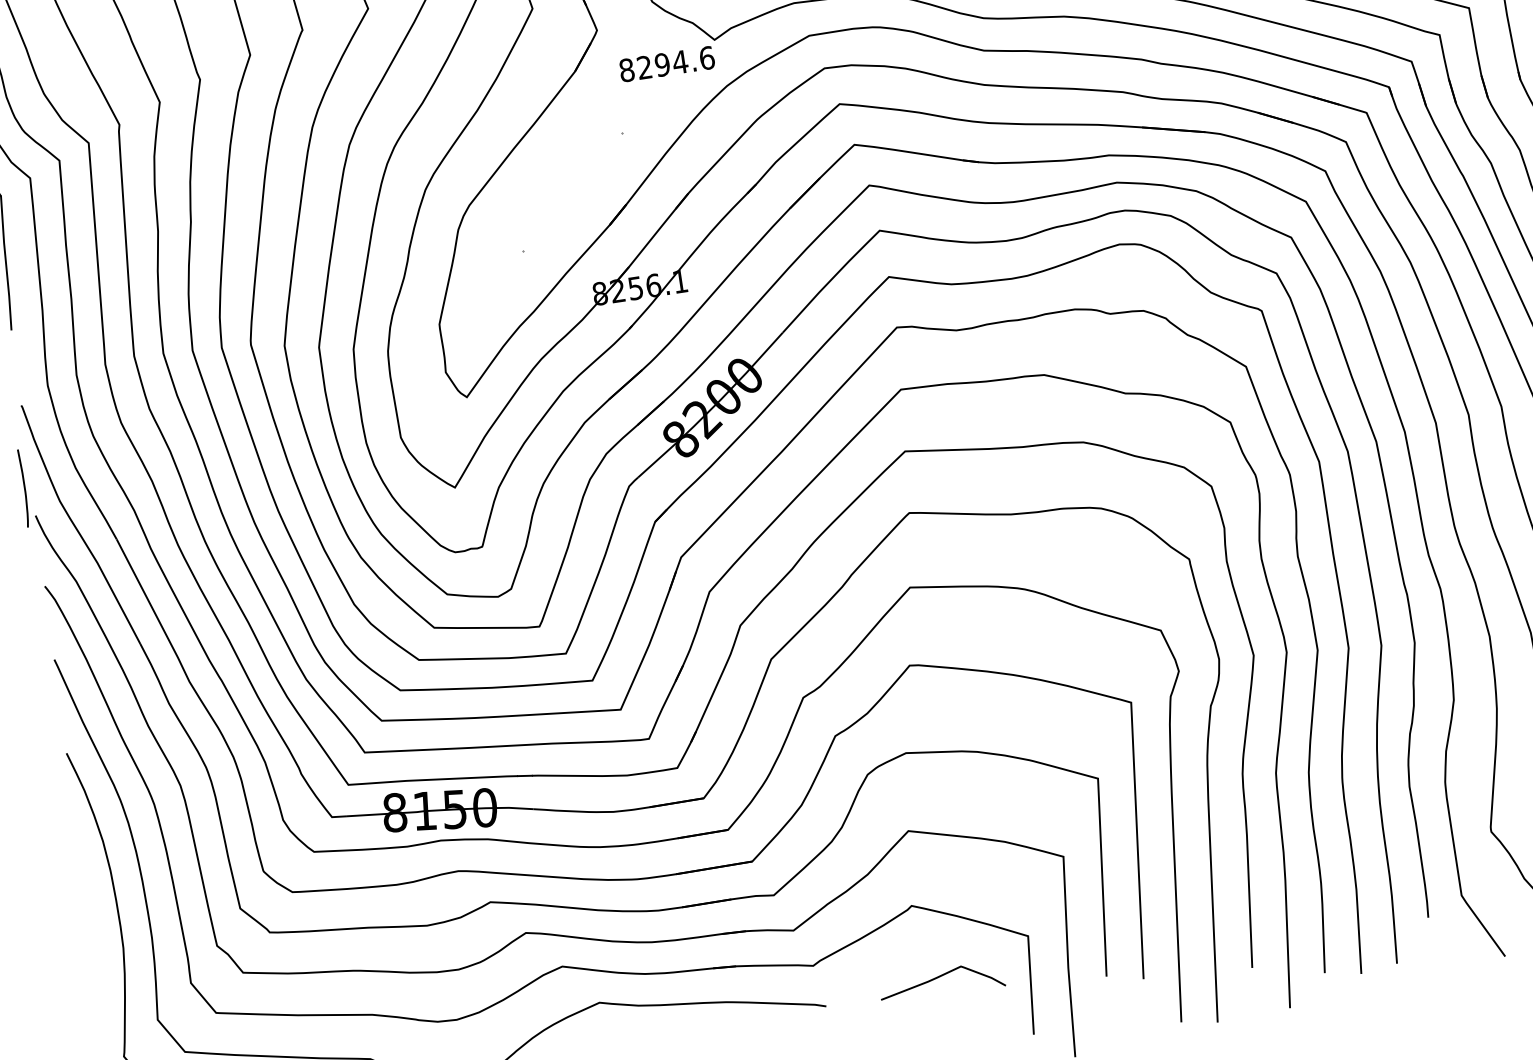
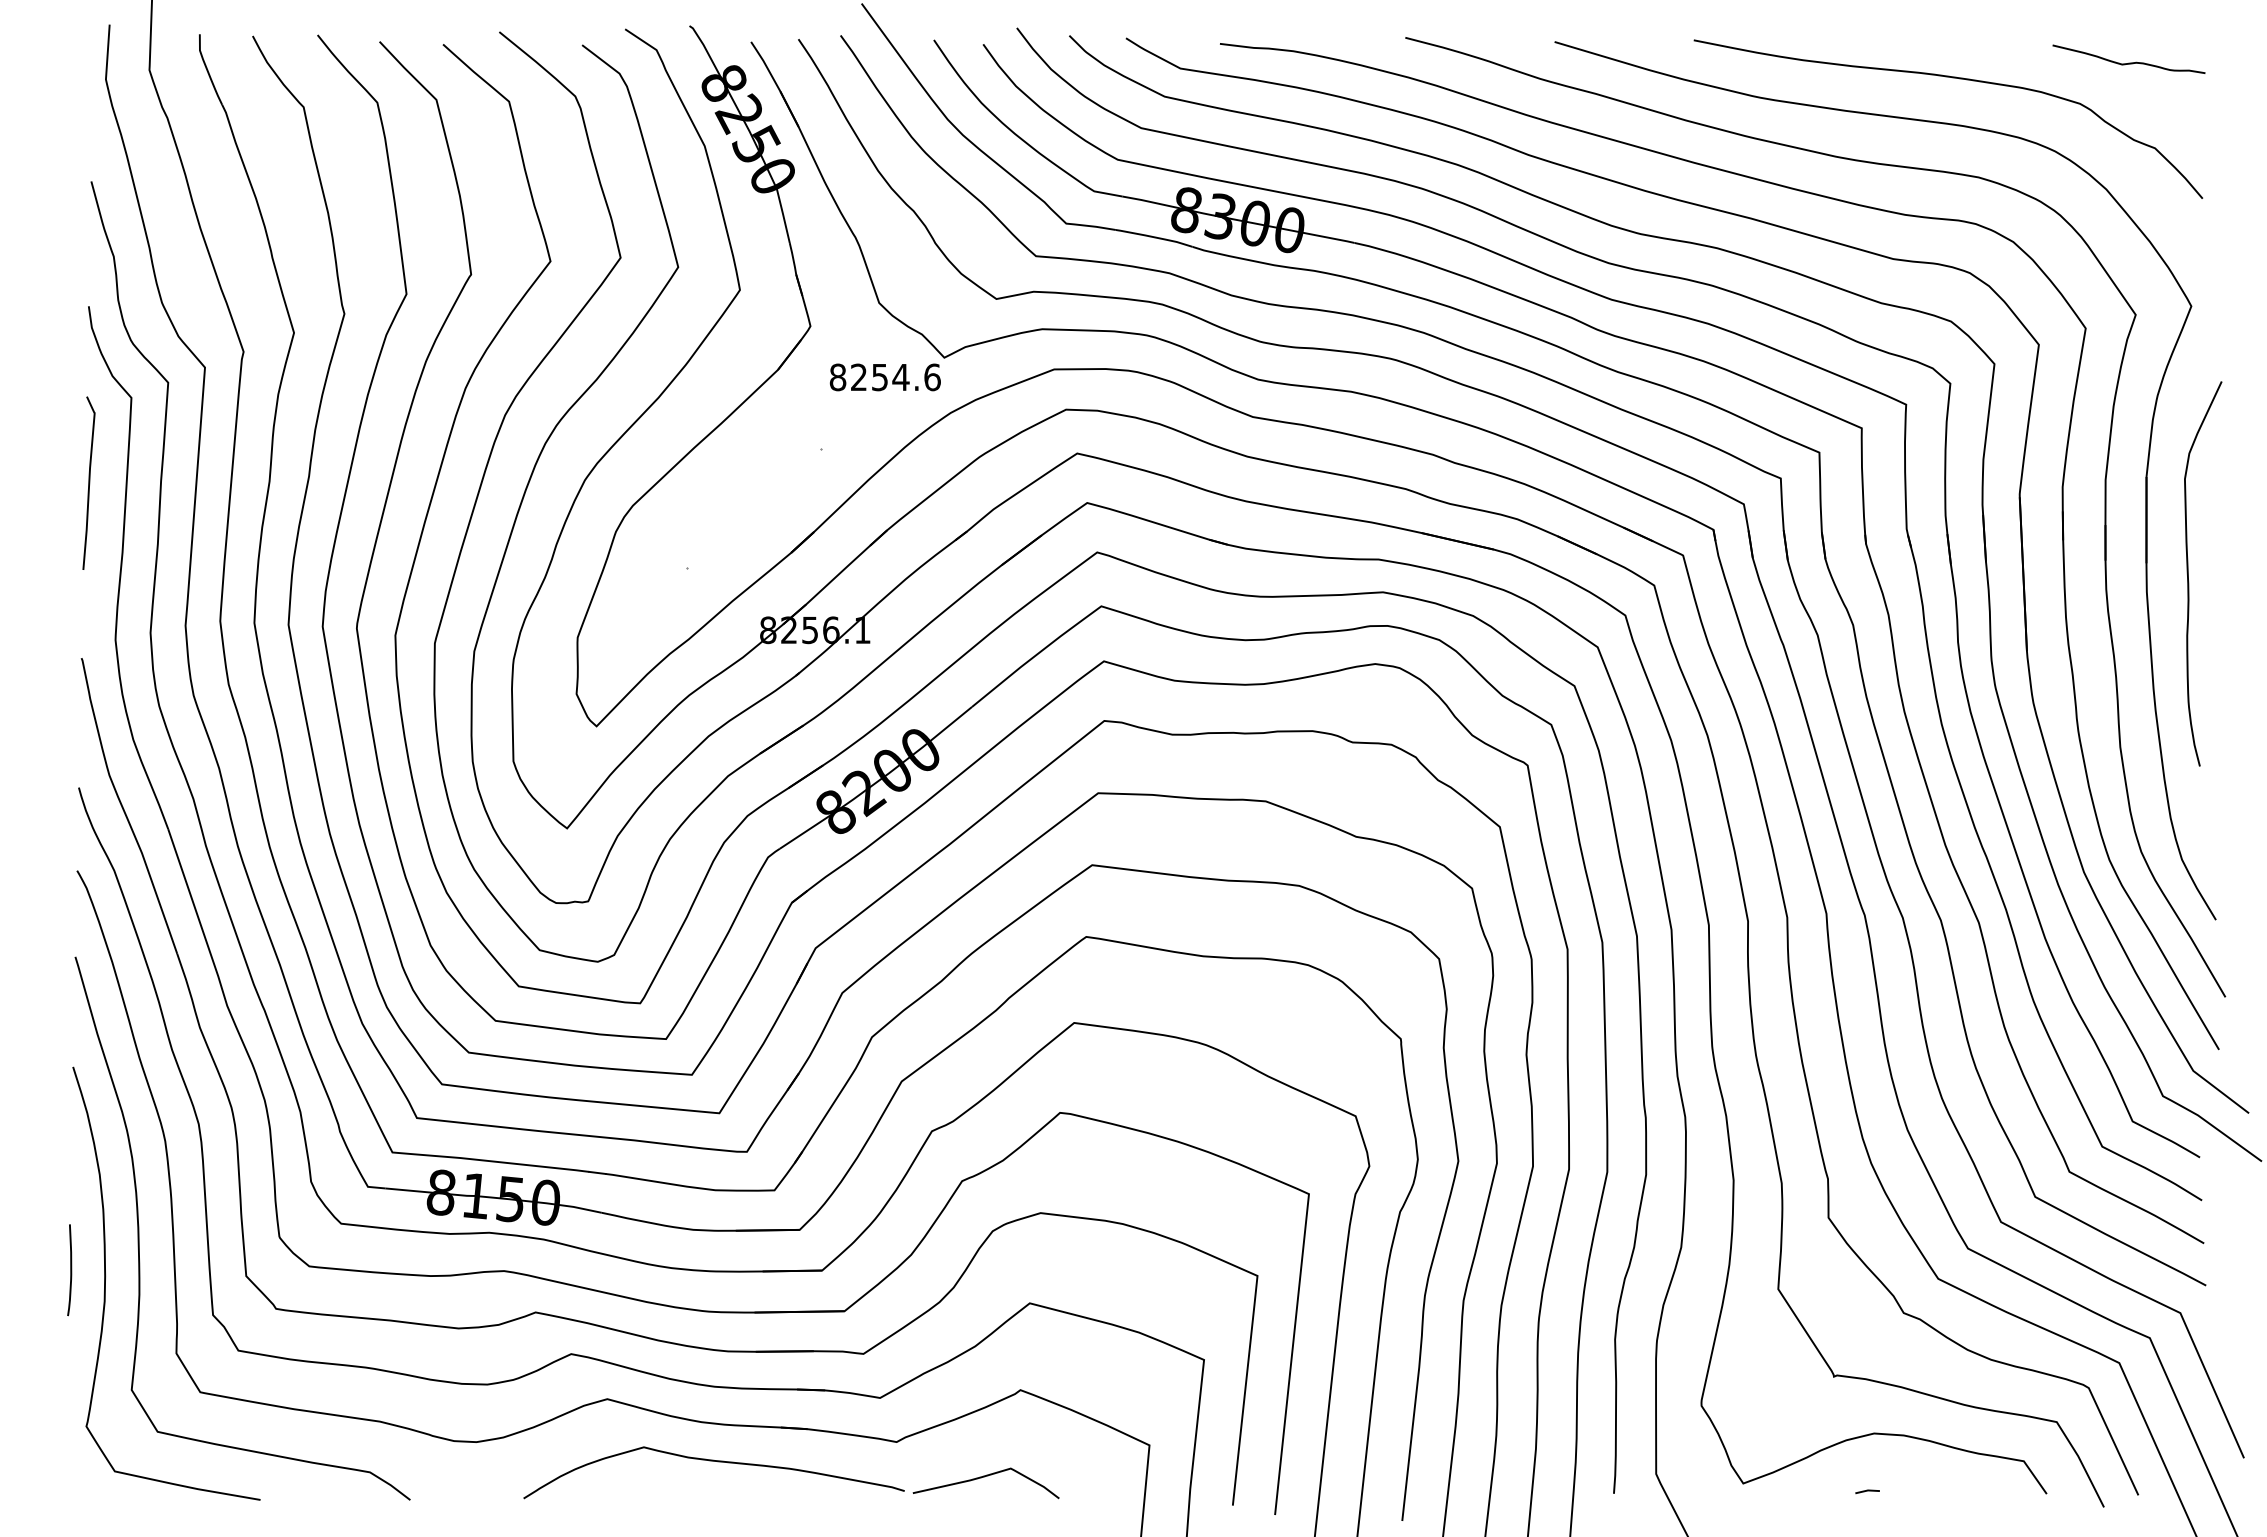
text: (662, 65) -> (879, 377), 8294.6 -> 8254.6
curve: (24, 488) -> (70, 1270), moved
curve: (939, 977) -> (984, 1477), moved

